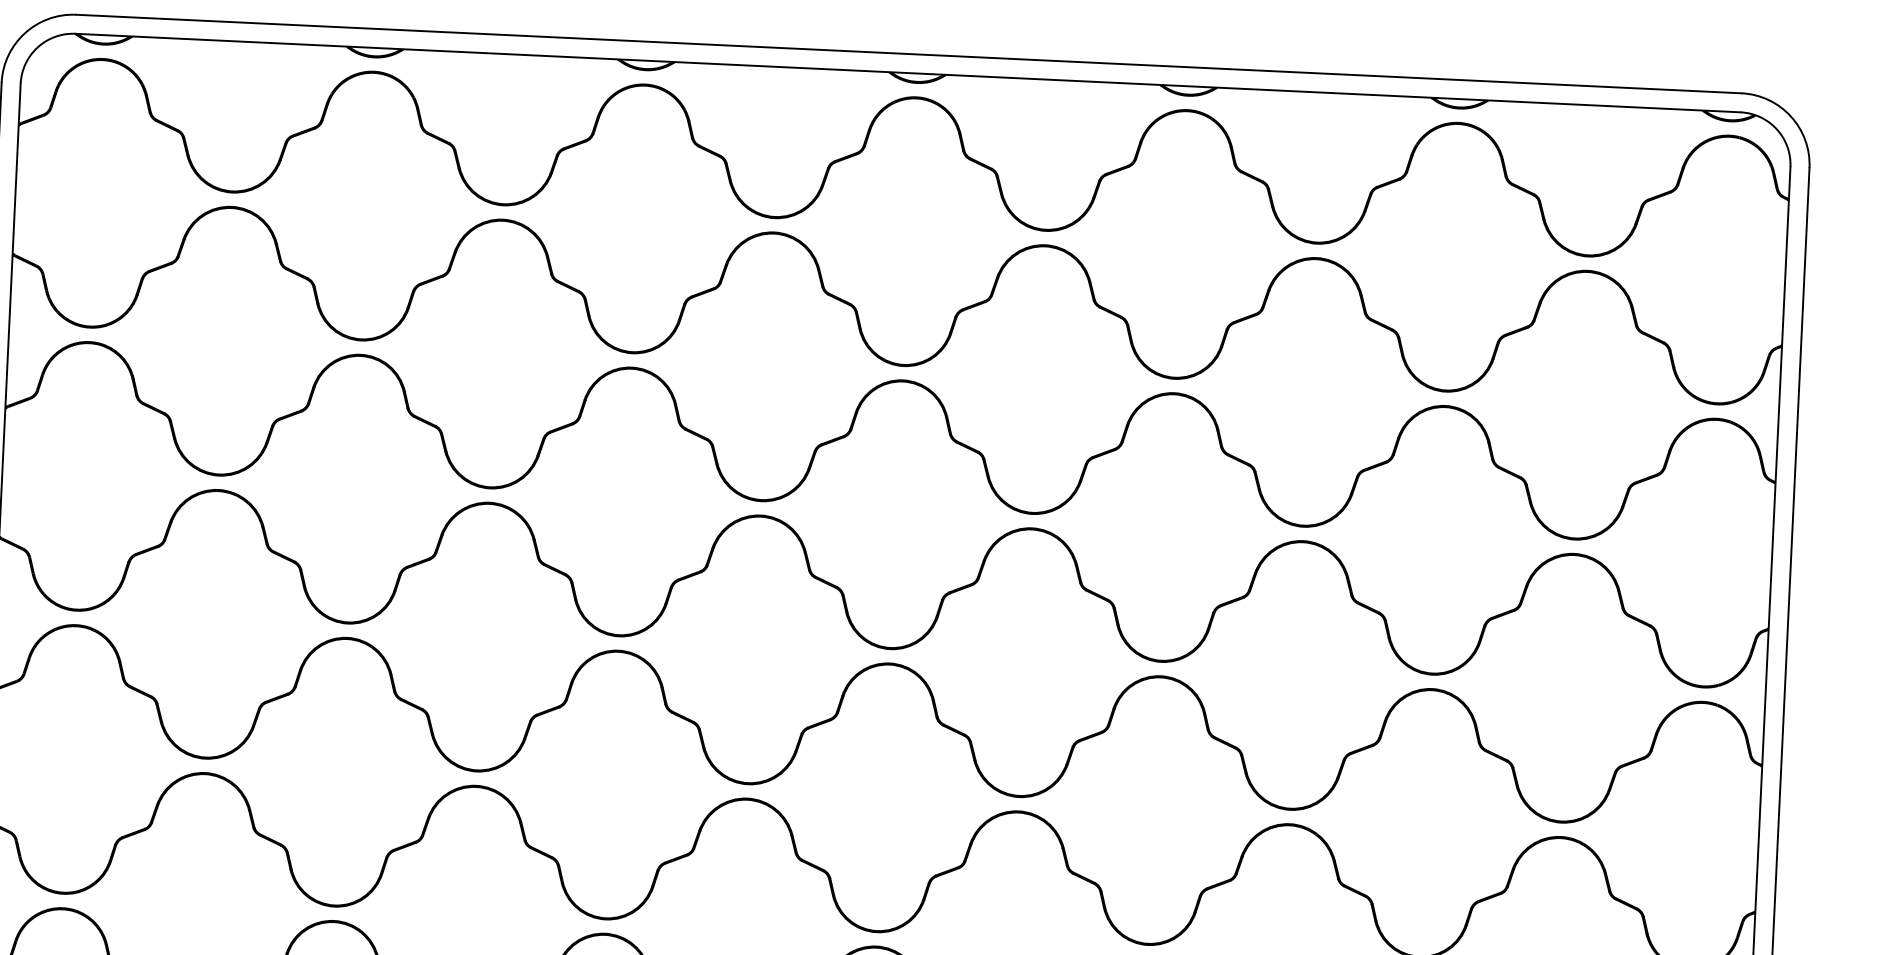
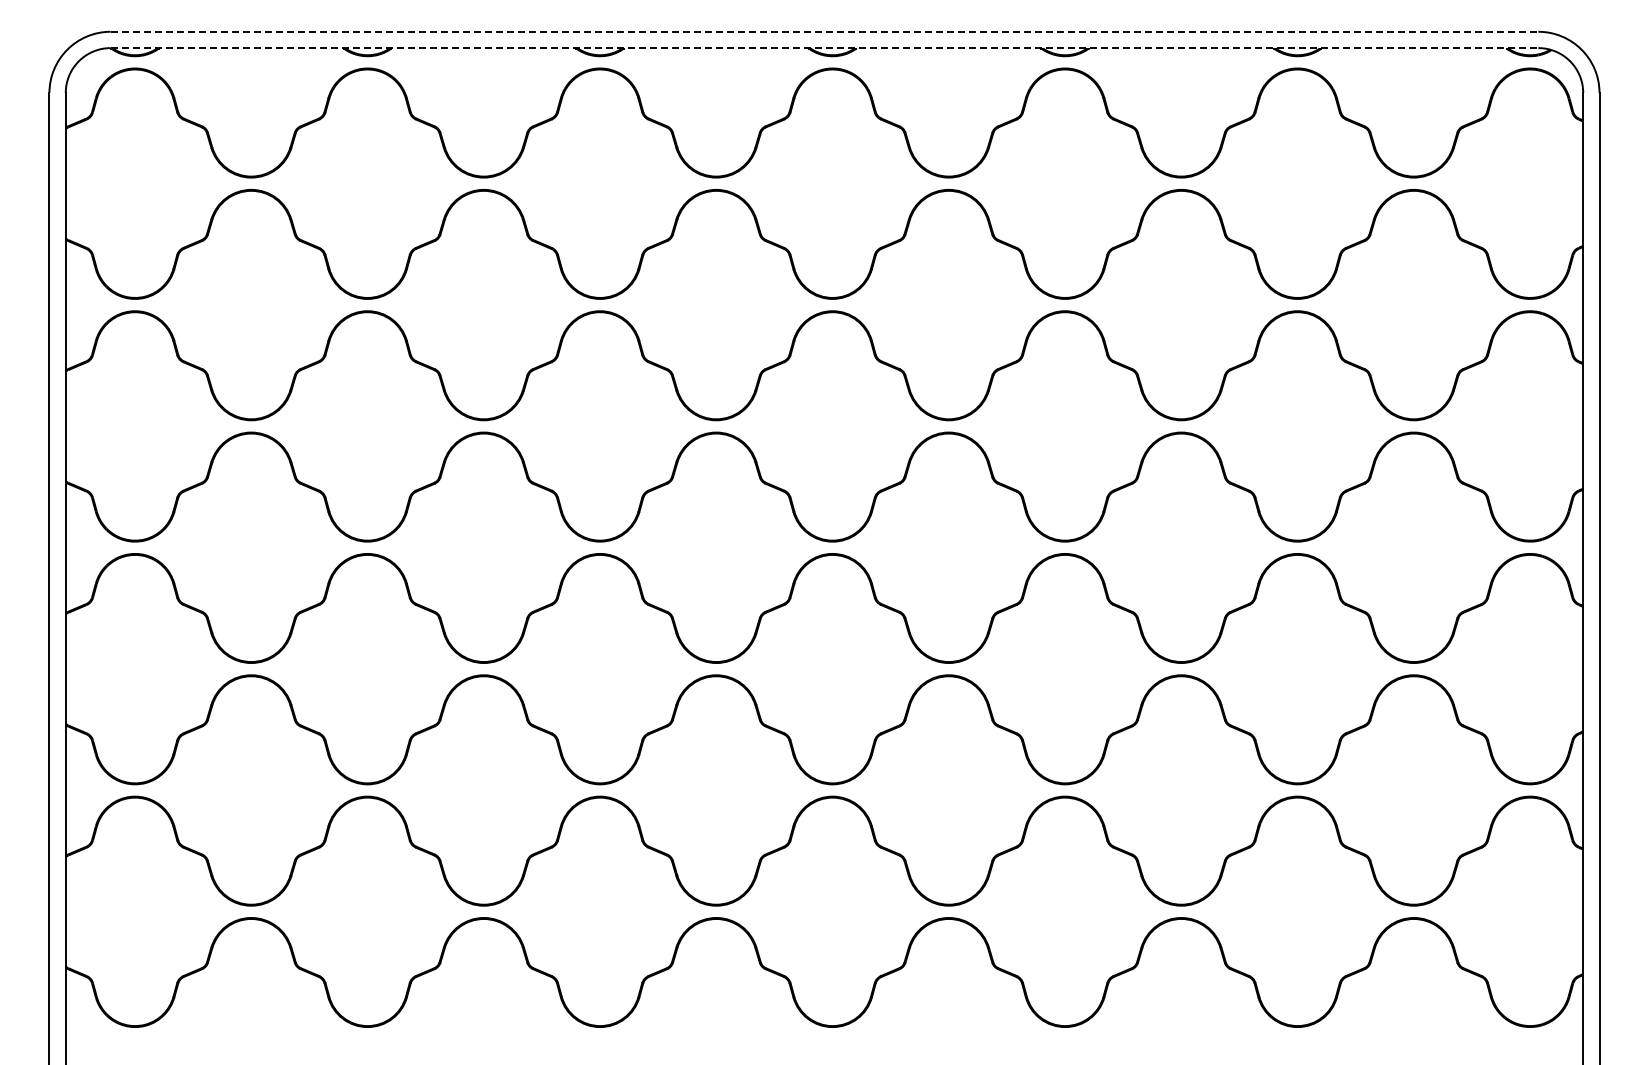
line: (908, 53) -> (824, 31), solid -> dashed
line: (908, 73) -> (824, 48), solid -> dashed

